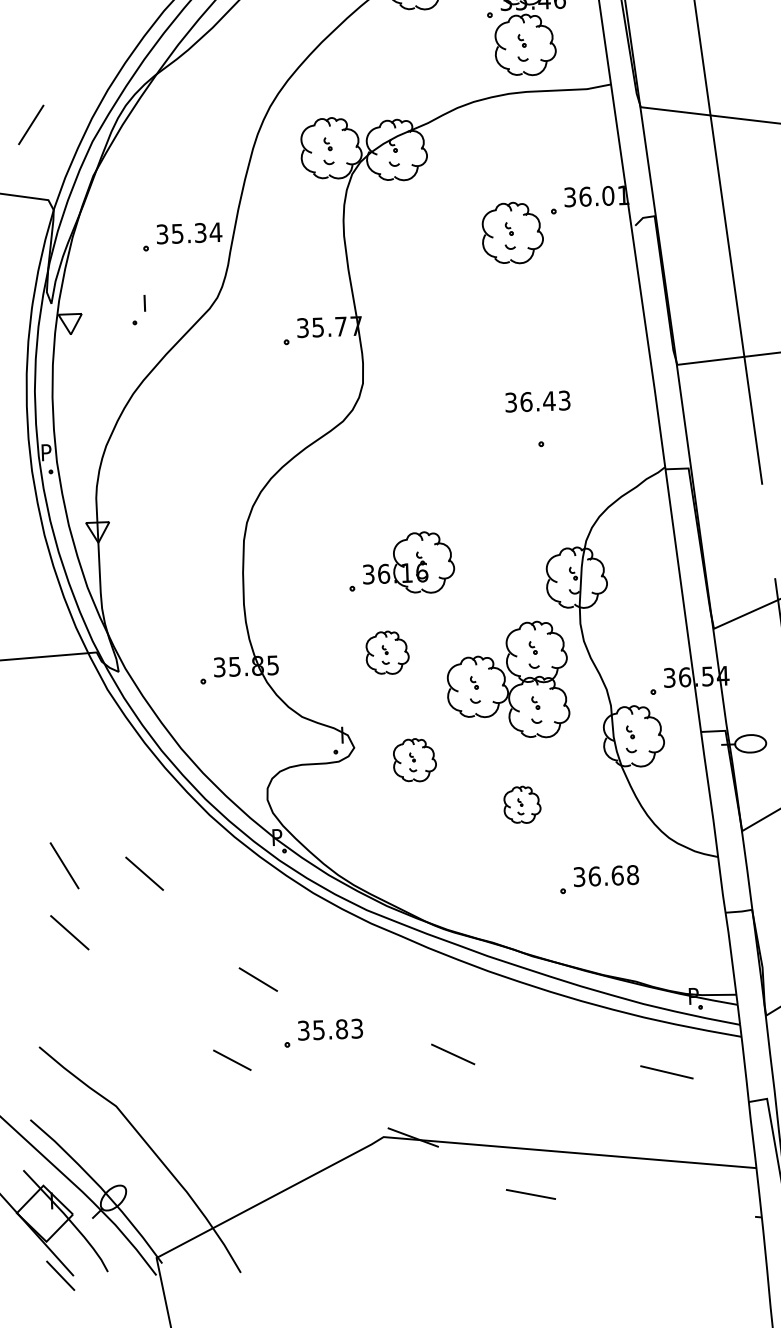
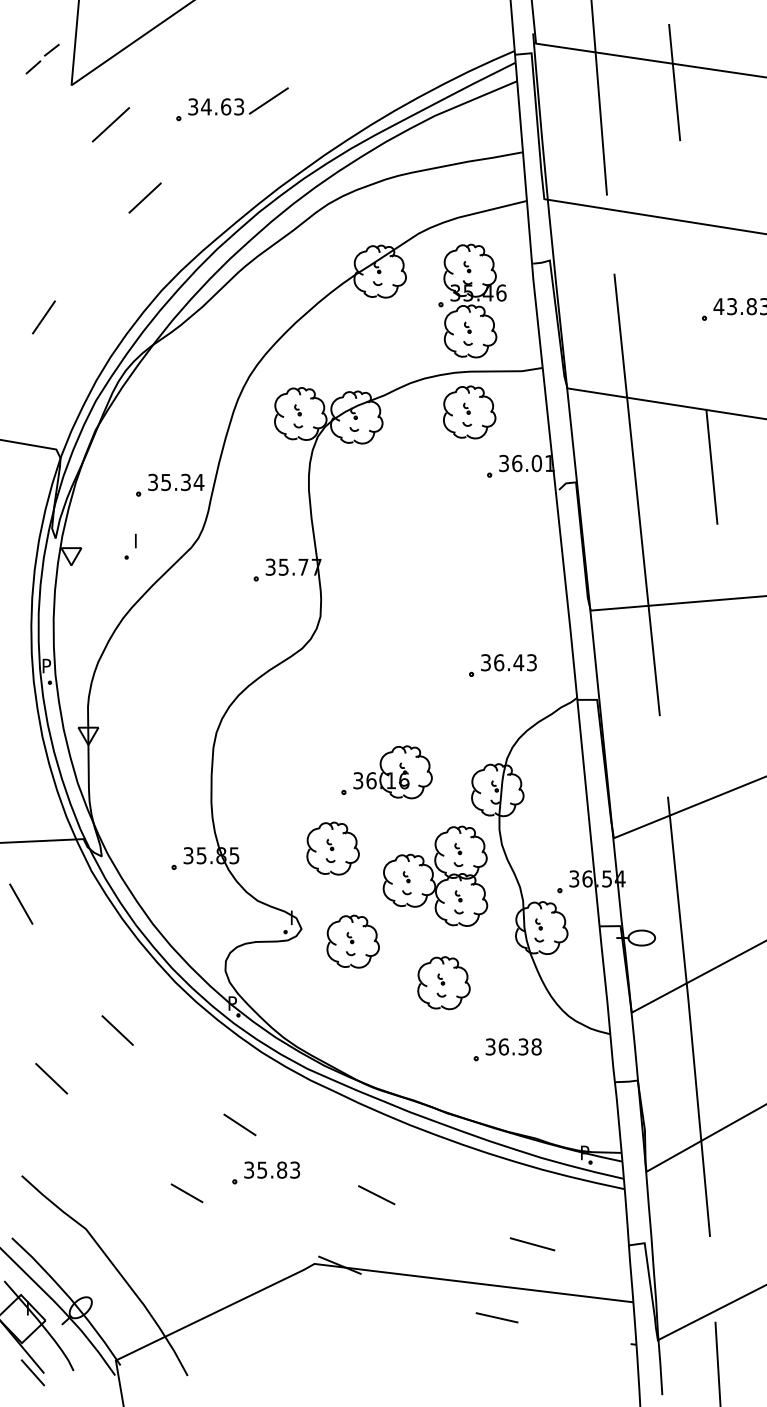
line: (30, 125) -> (43, 317), moved
part: (512, 233) -> (469, 412), moved
text: (537, 401) -> (508, 662), moved
part: (401, 563) -> (386, 772), moved
part: (386, 652) -> (332, 848), size x1.43
part: (414, 760) -> (352, 941), size x1.43
part: (521, 805) -> (443, 983), size x1.67
line: (64, 865) -> (21, 903), moved
text: (617, 875) -> (523, 1046), 36.68 -> 36.38
line: (257, 979) -> (239, 1124), moved
line: (666, 1072) -> (532, 1244), moved
line: (530, 1194) -> (496, 1317), moved

